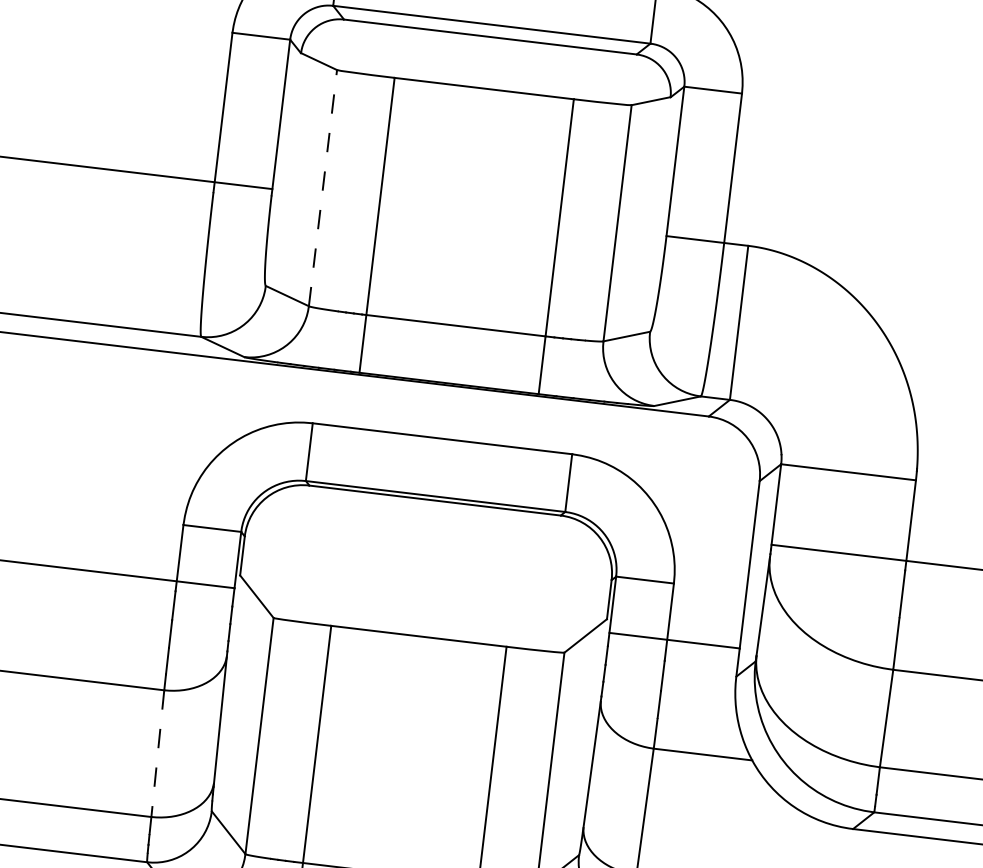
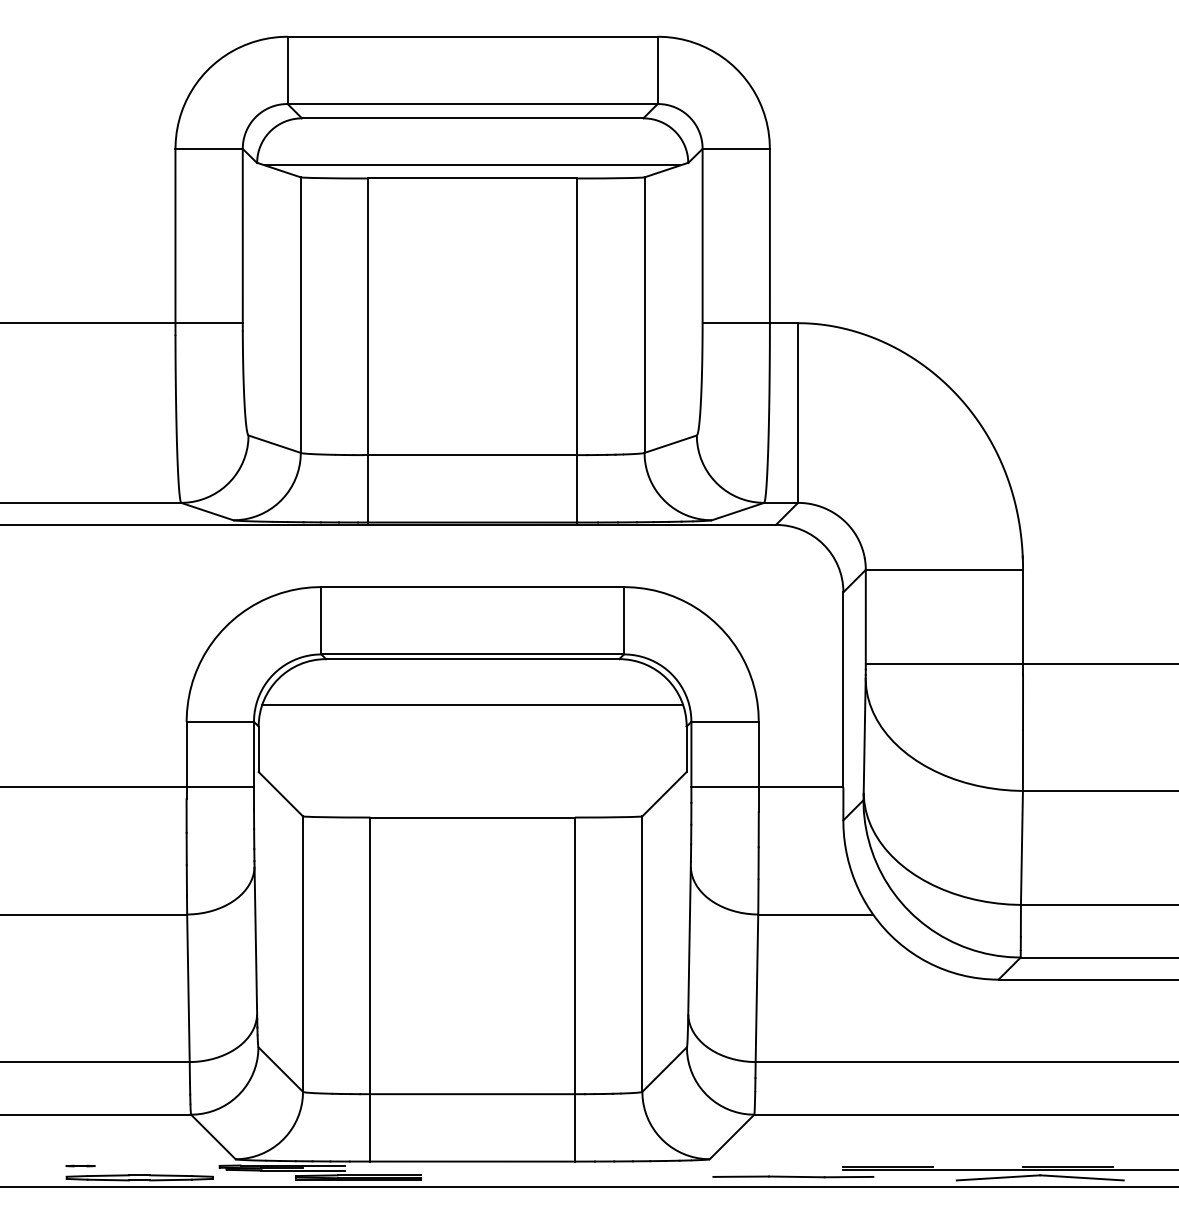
line: (485, 77) -> (472, 165), added
line: (322, 188) -> (300, 315), dashed -> solid
line: (430, 539) -> (472, 704), added
line: (157, 753) -> (188, 988), dashed -> solid

